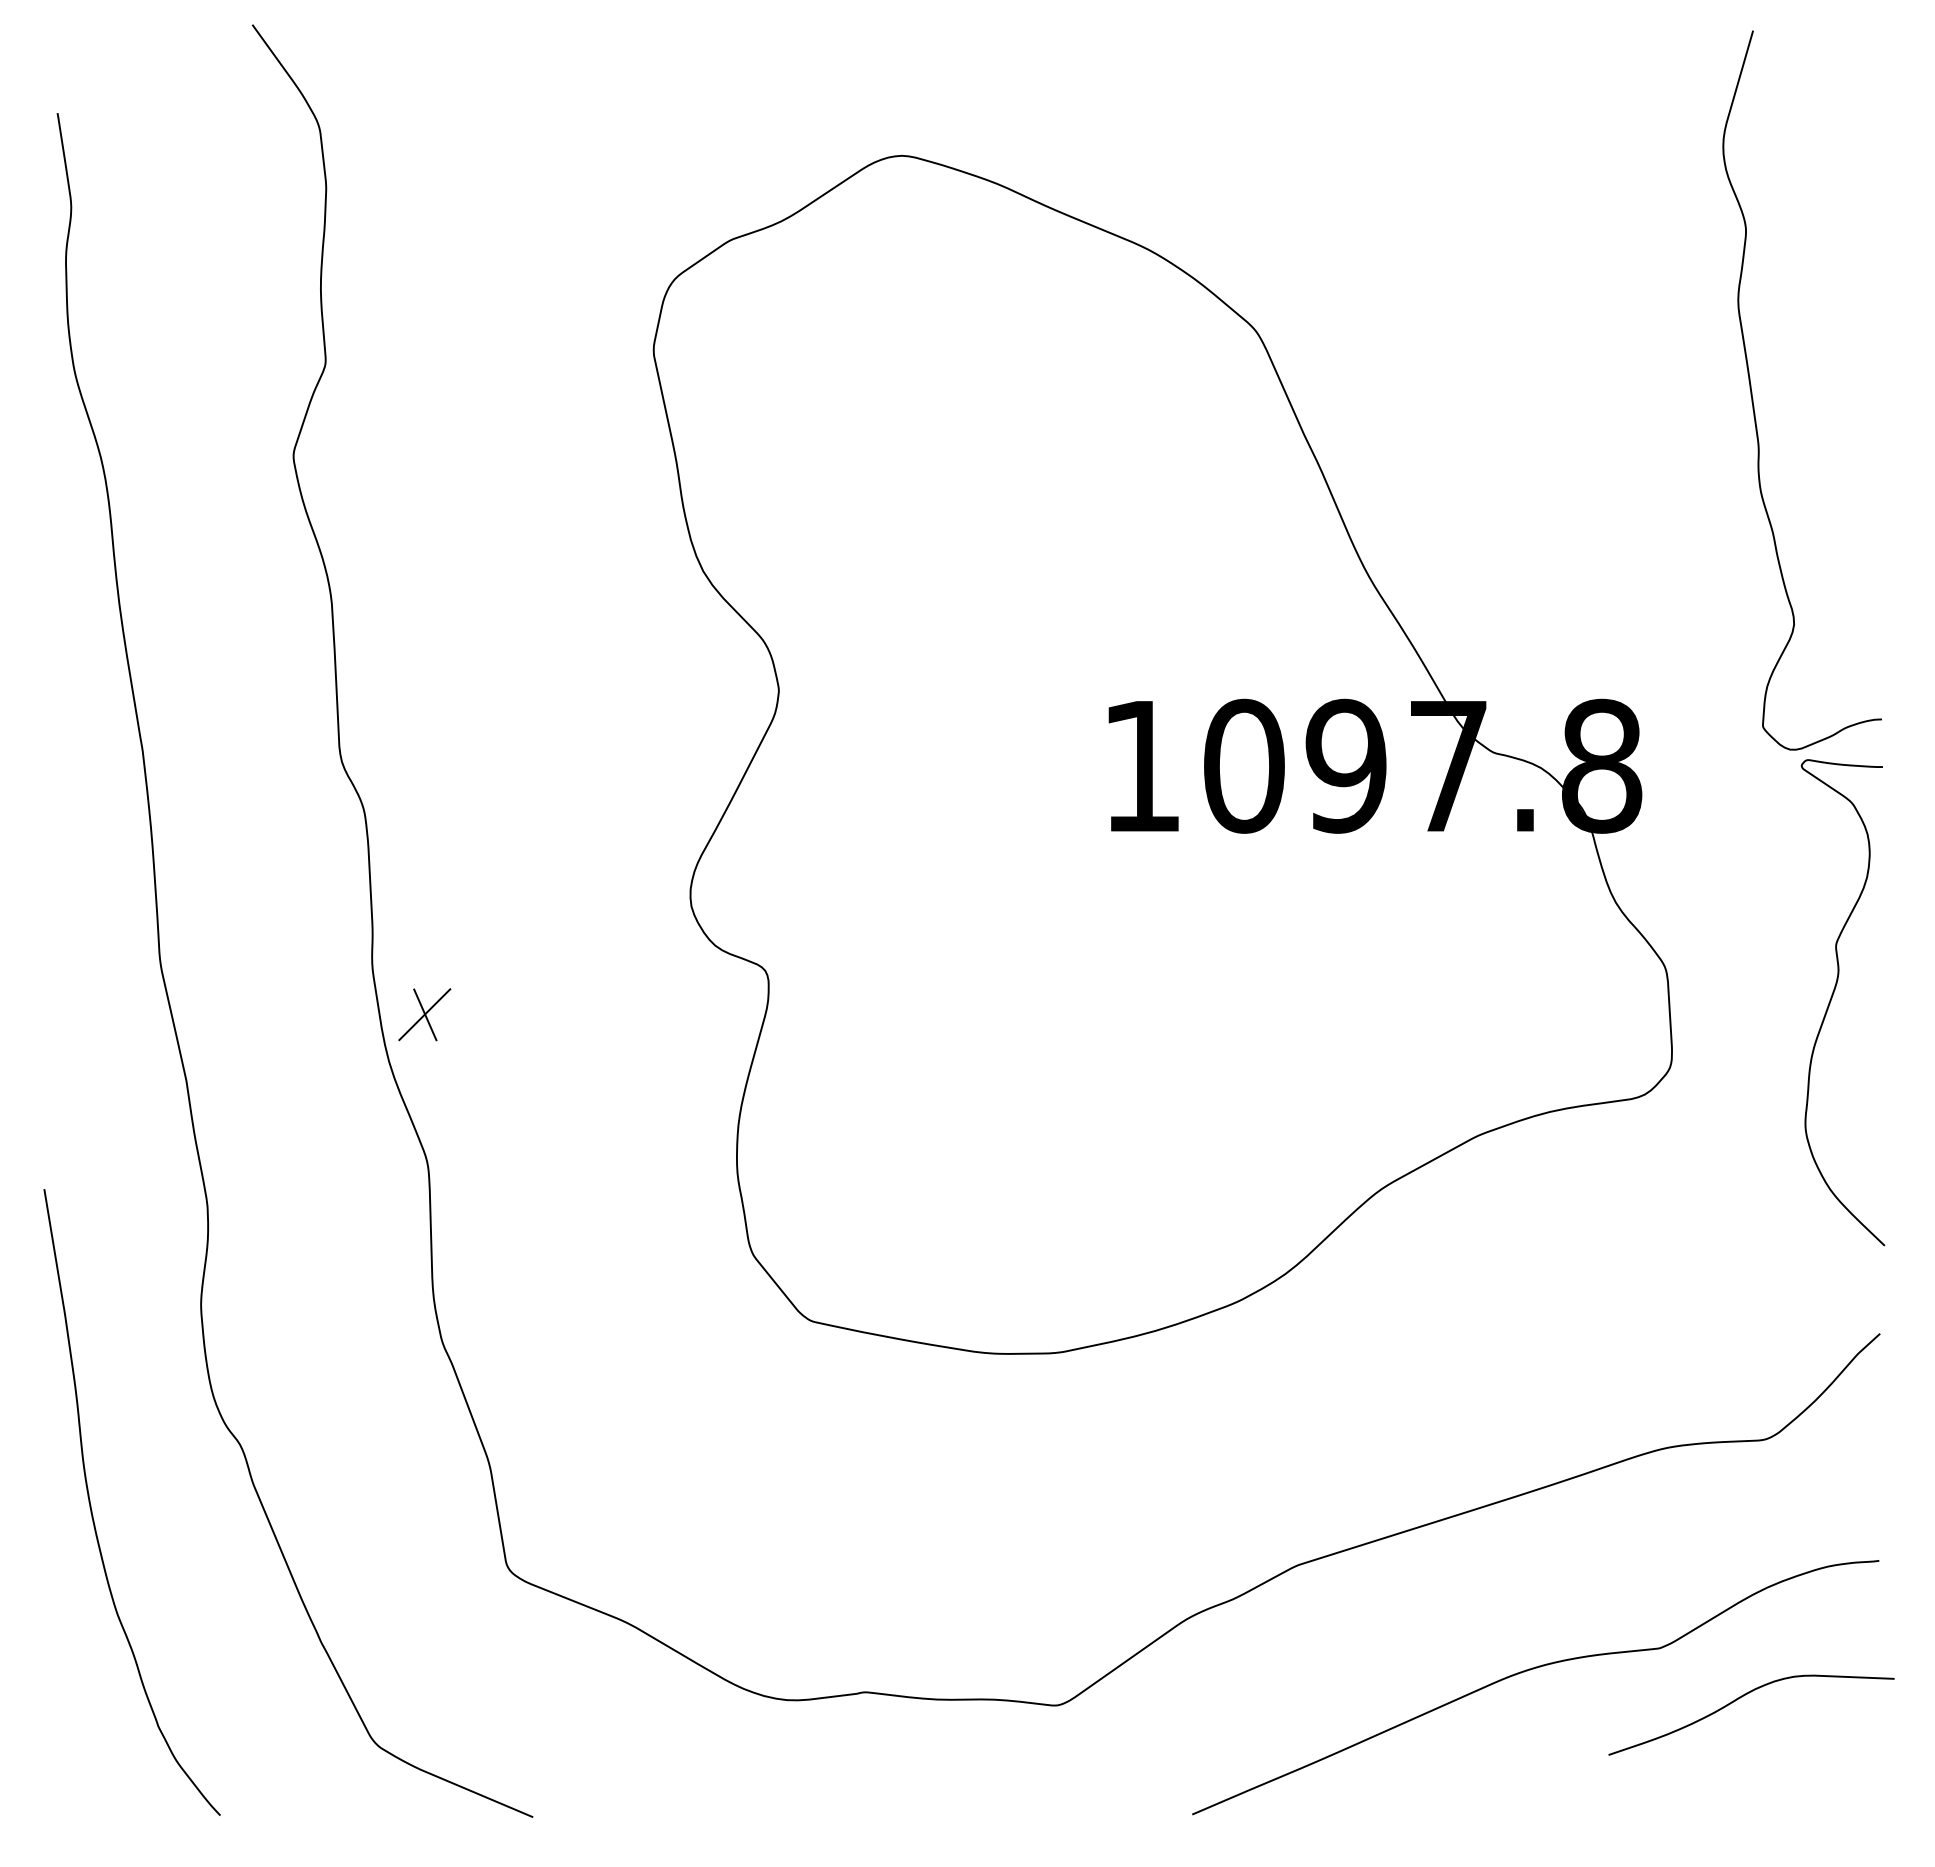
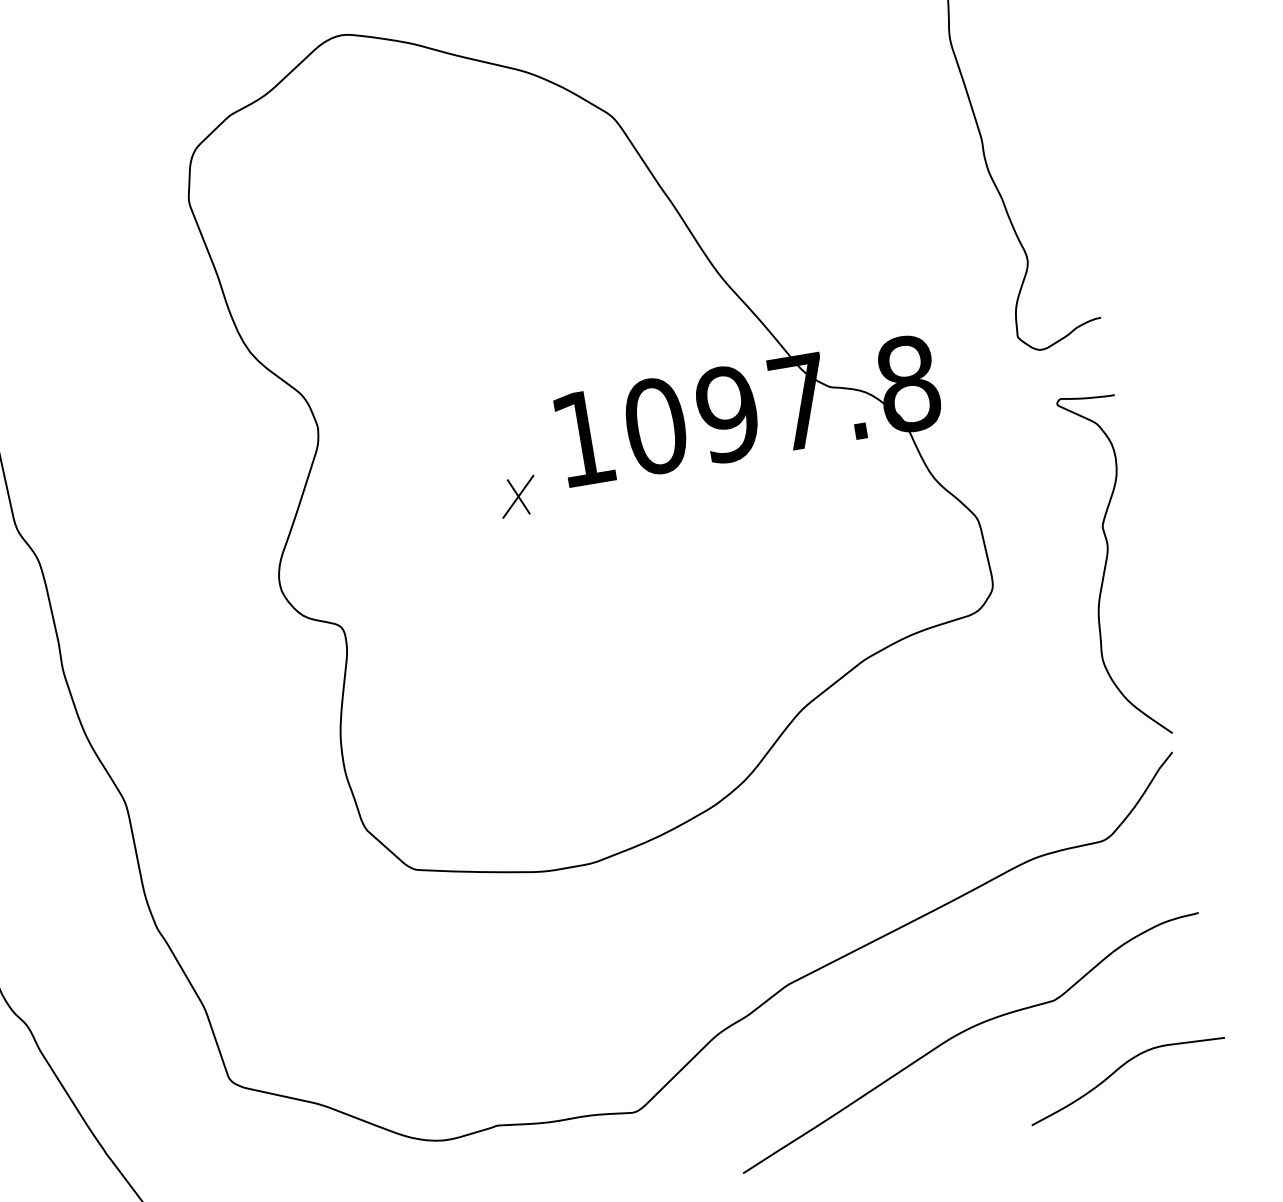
curve: (1832, 998) -> (1106, 564), moved
part: (424, 1014) -> (518, 496), moved
curve: (1742, 1697) -> (1119, 1068), moved

